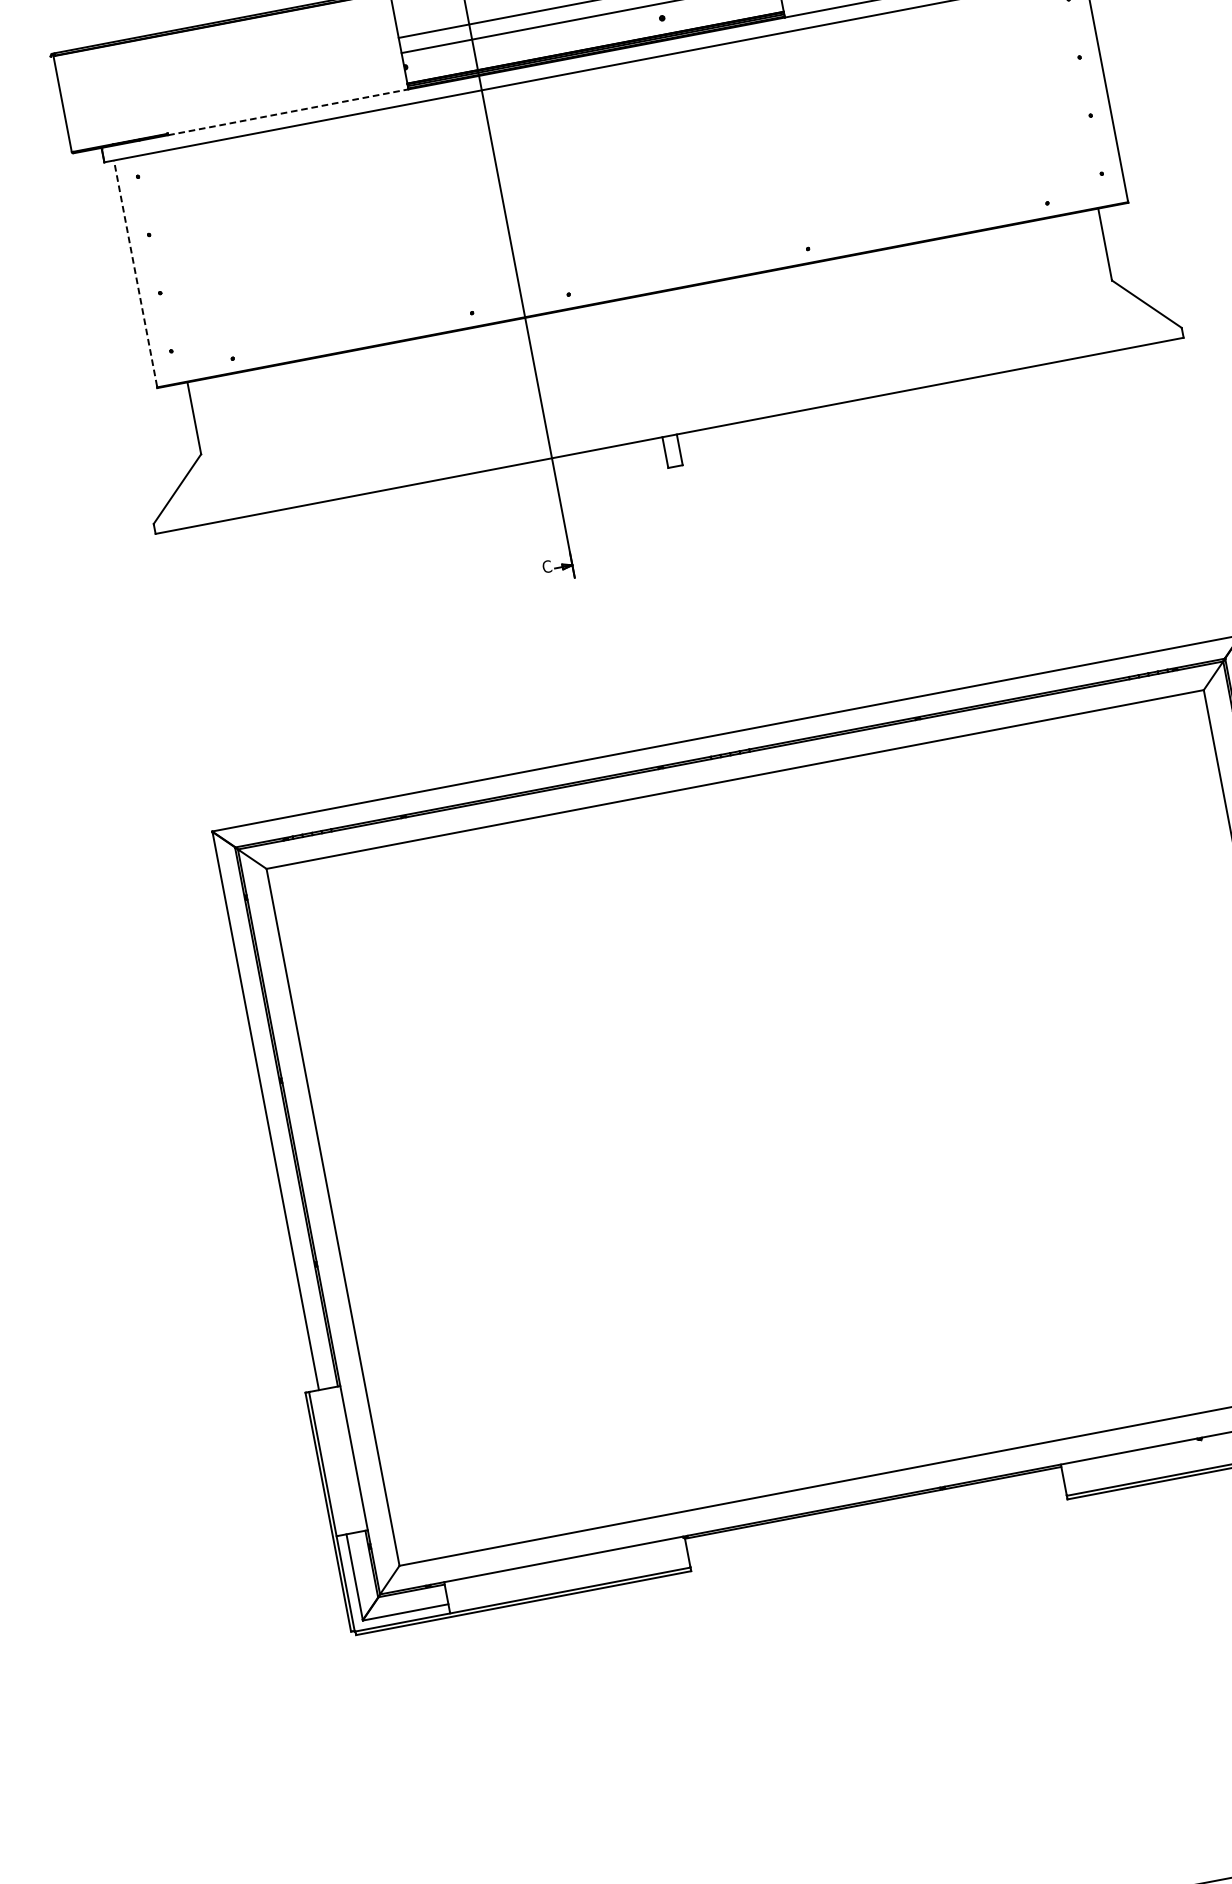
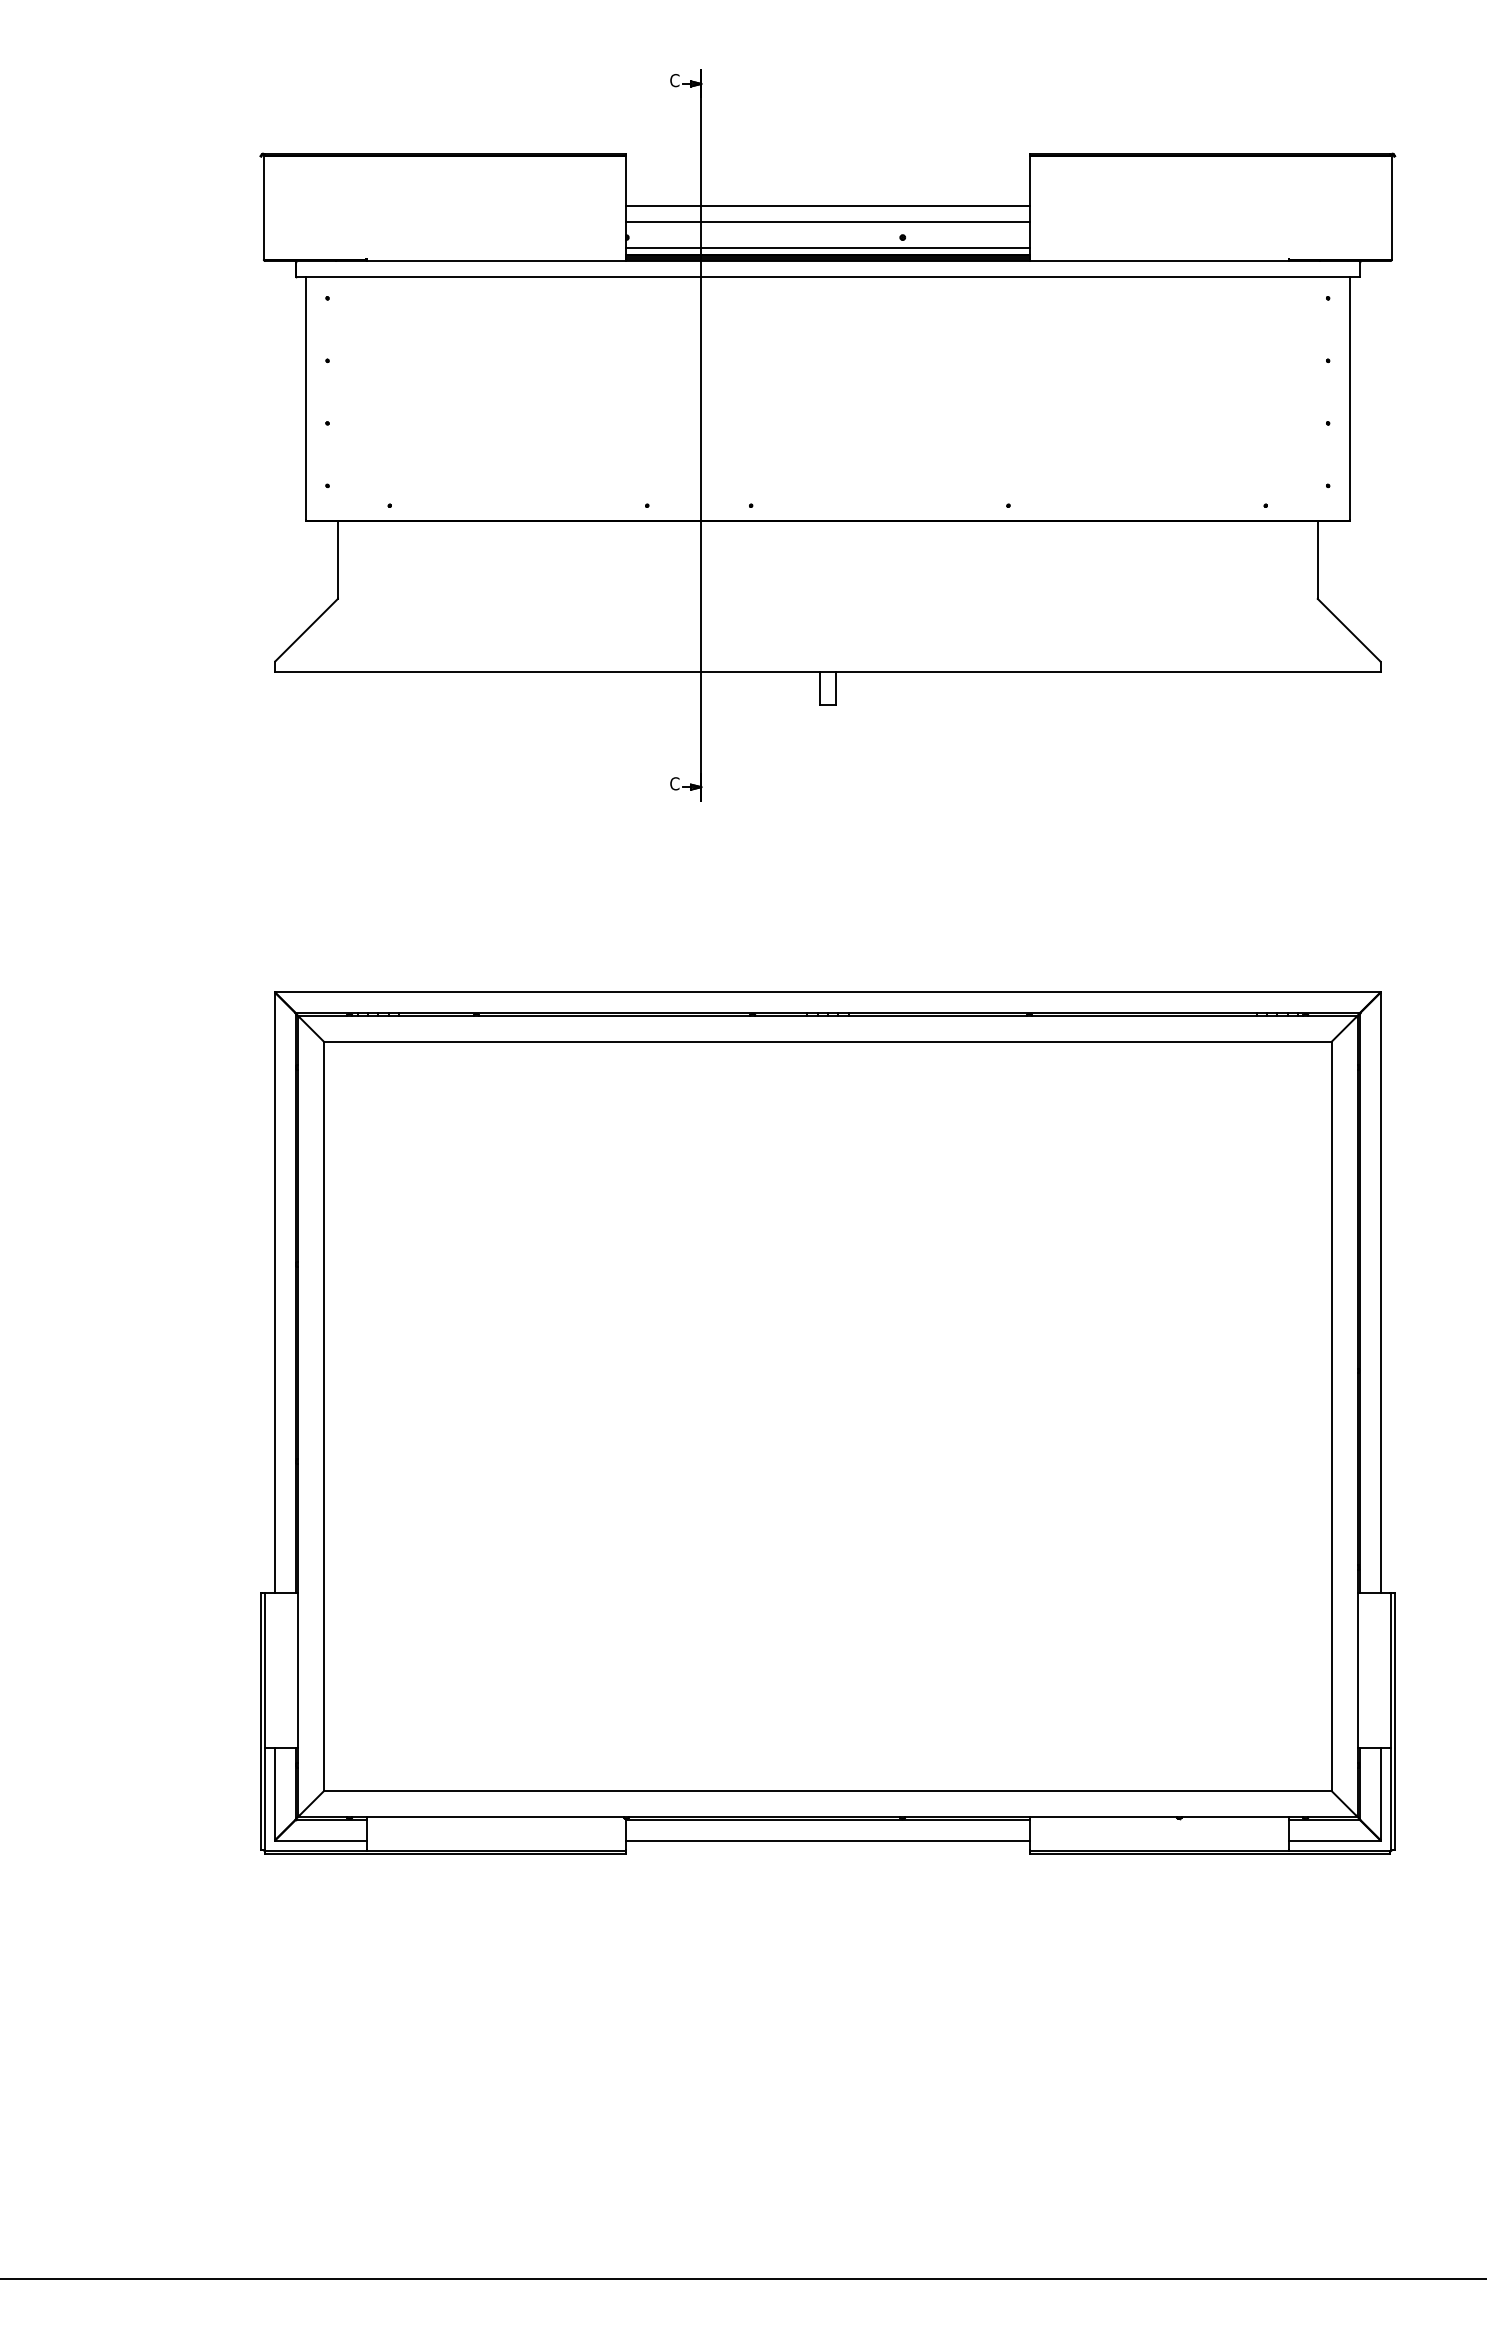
line: (593, 40) -> (827, 247), added
line: (288, 112) -> (496, 261), dashed -> solid
line: (135, 272) -> (305, 397), dashed -> solid
line: (876, 1522) -> (827, 1840), added

